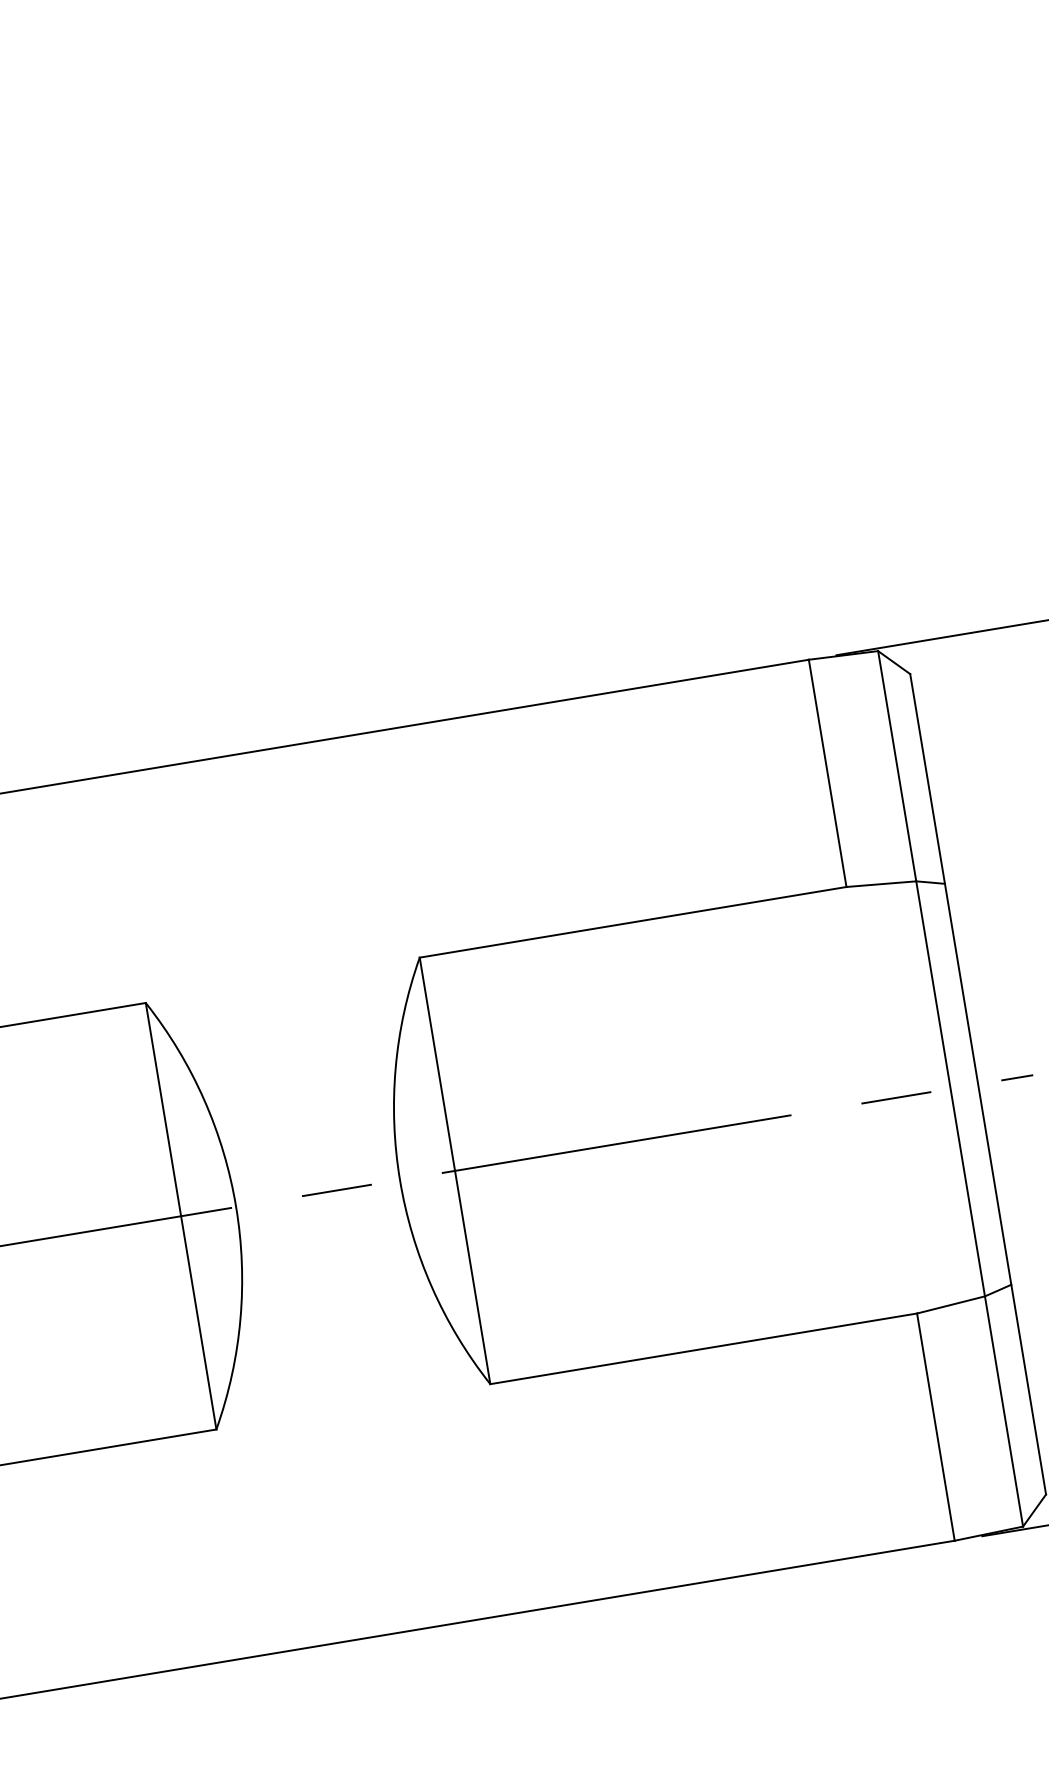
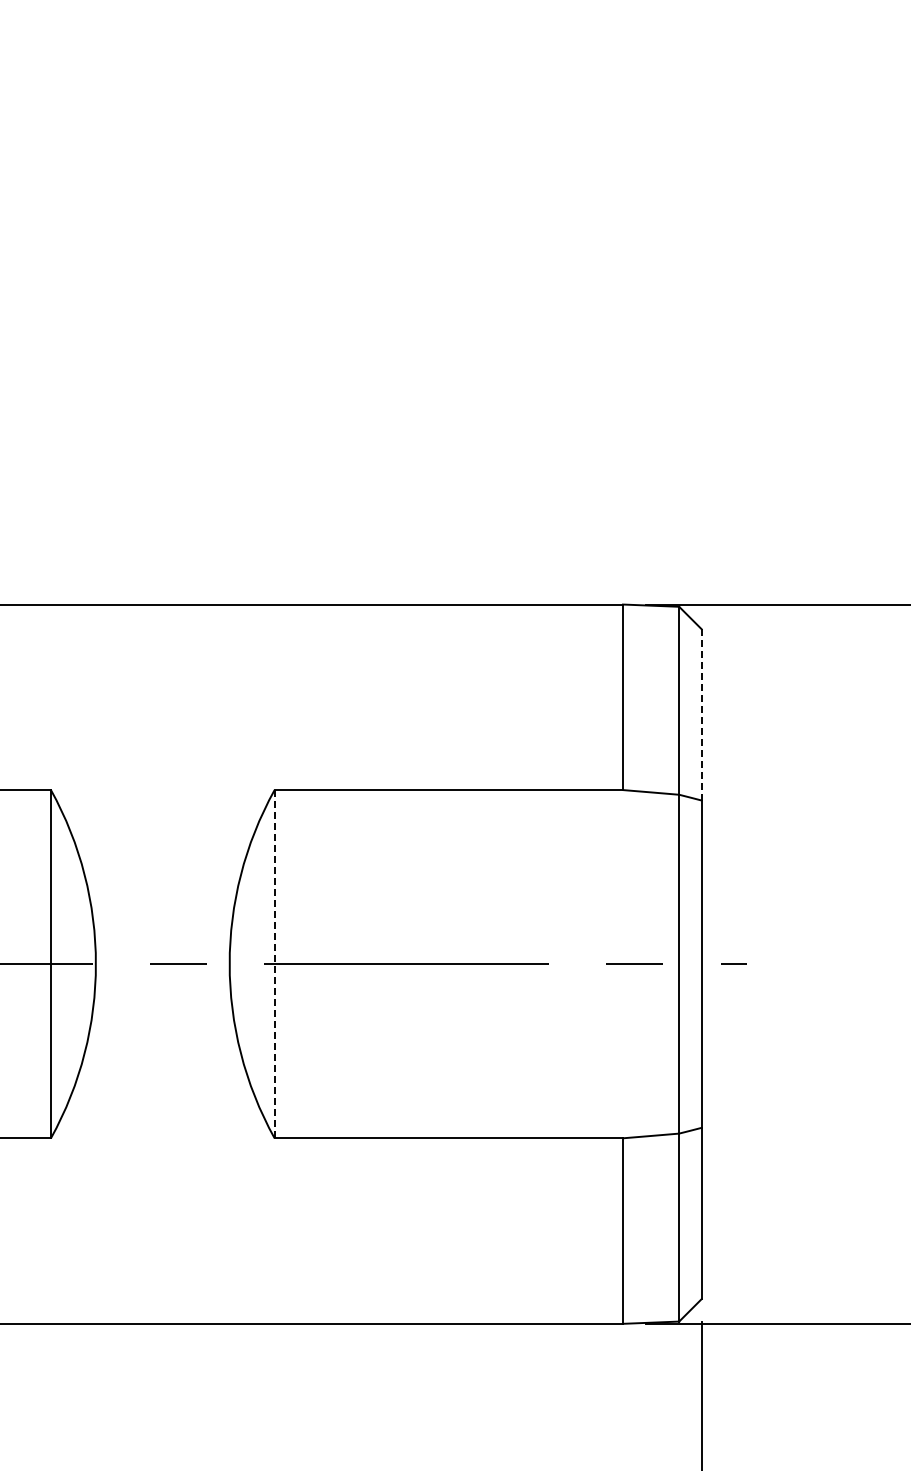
line: (927, 778) -> (701, 714), solid -> dashed
line: (454, 1170) -> (274, 963), solid -> dashed

